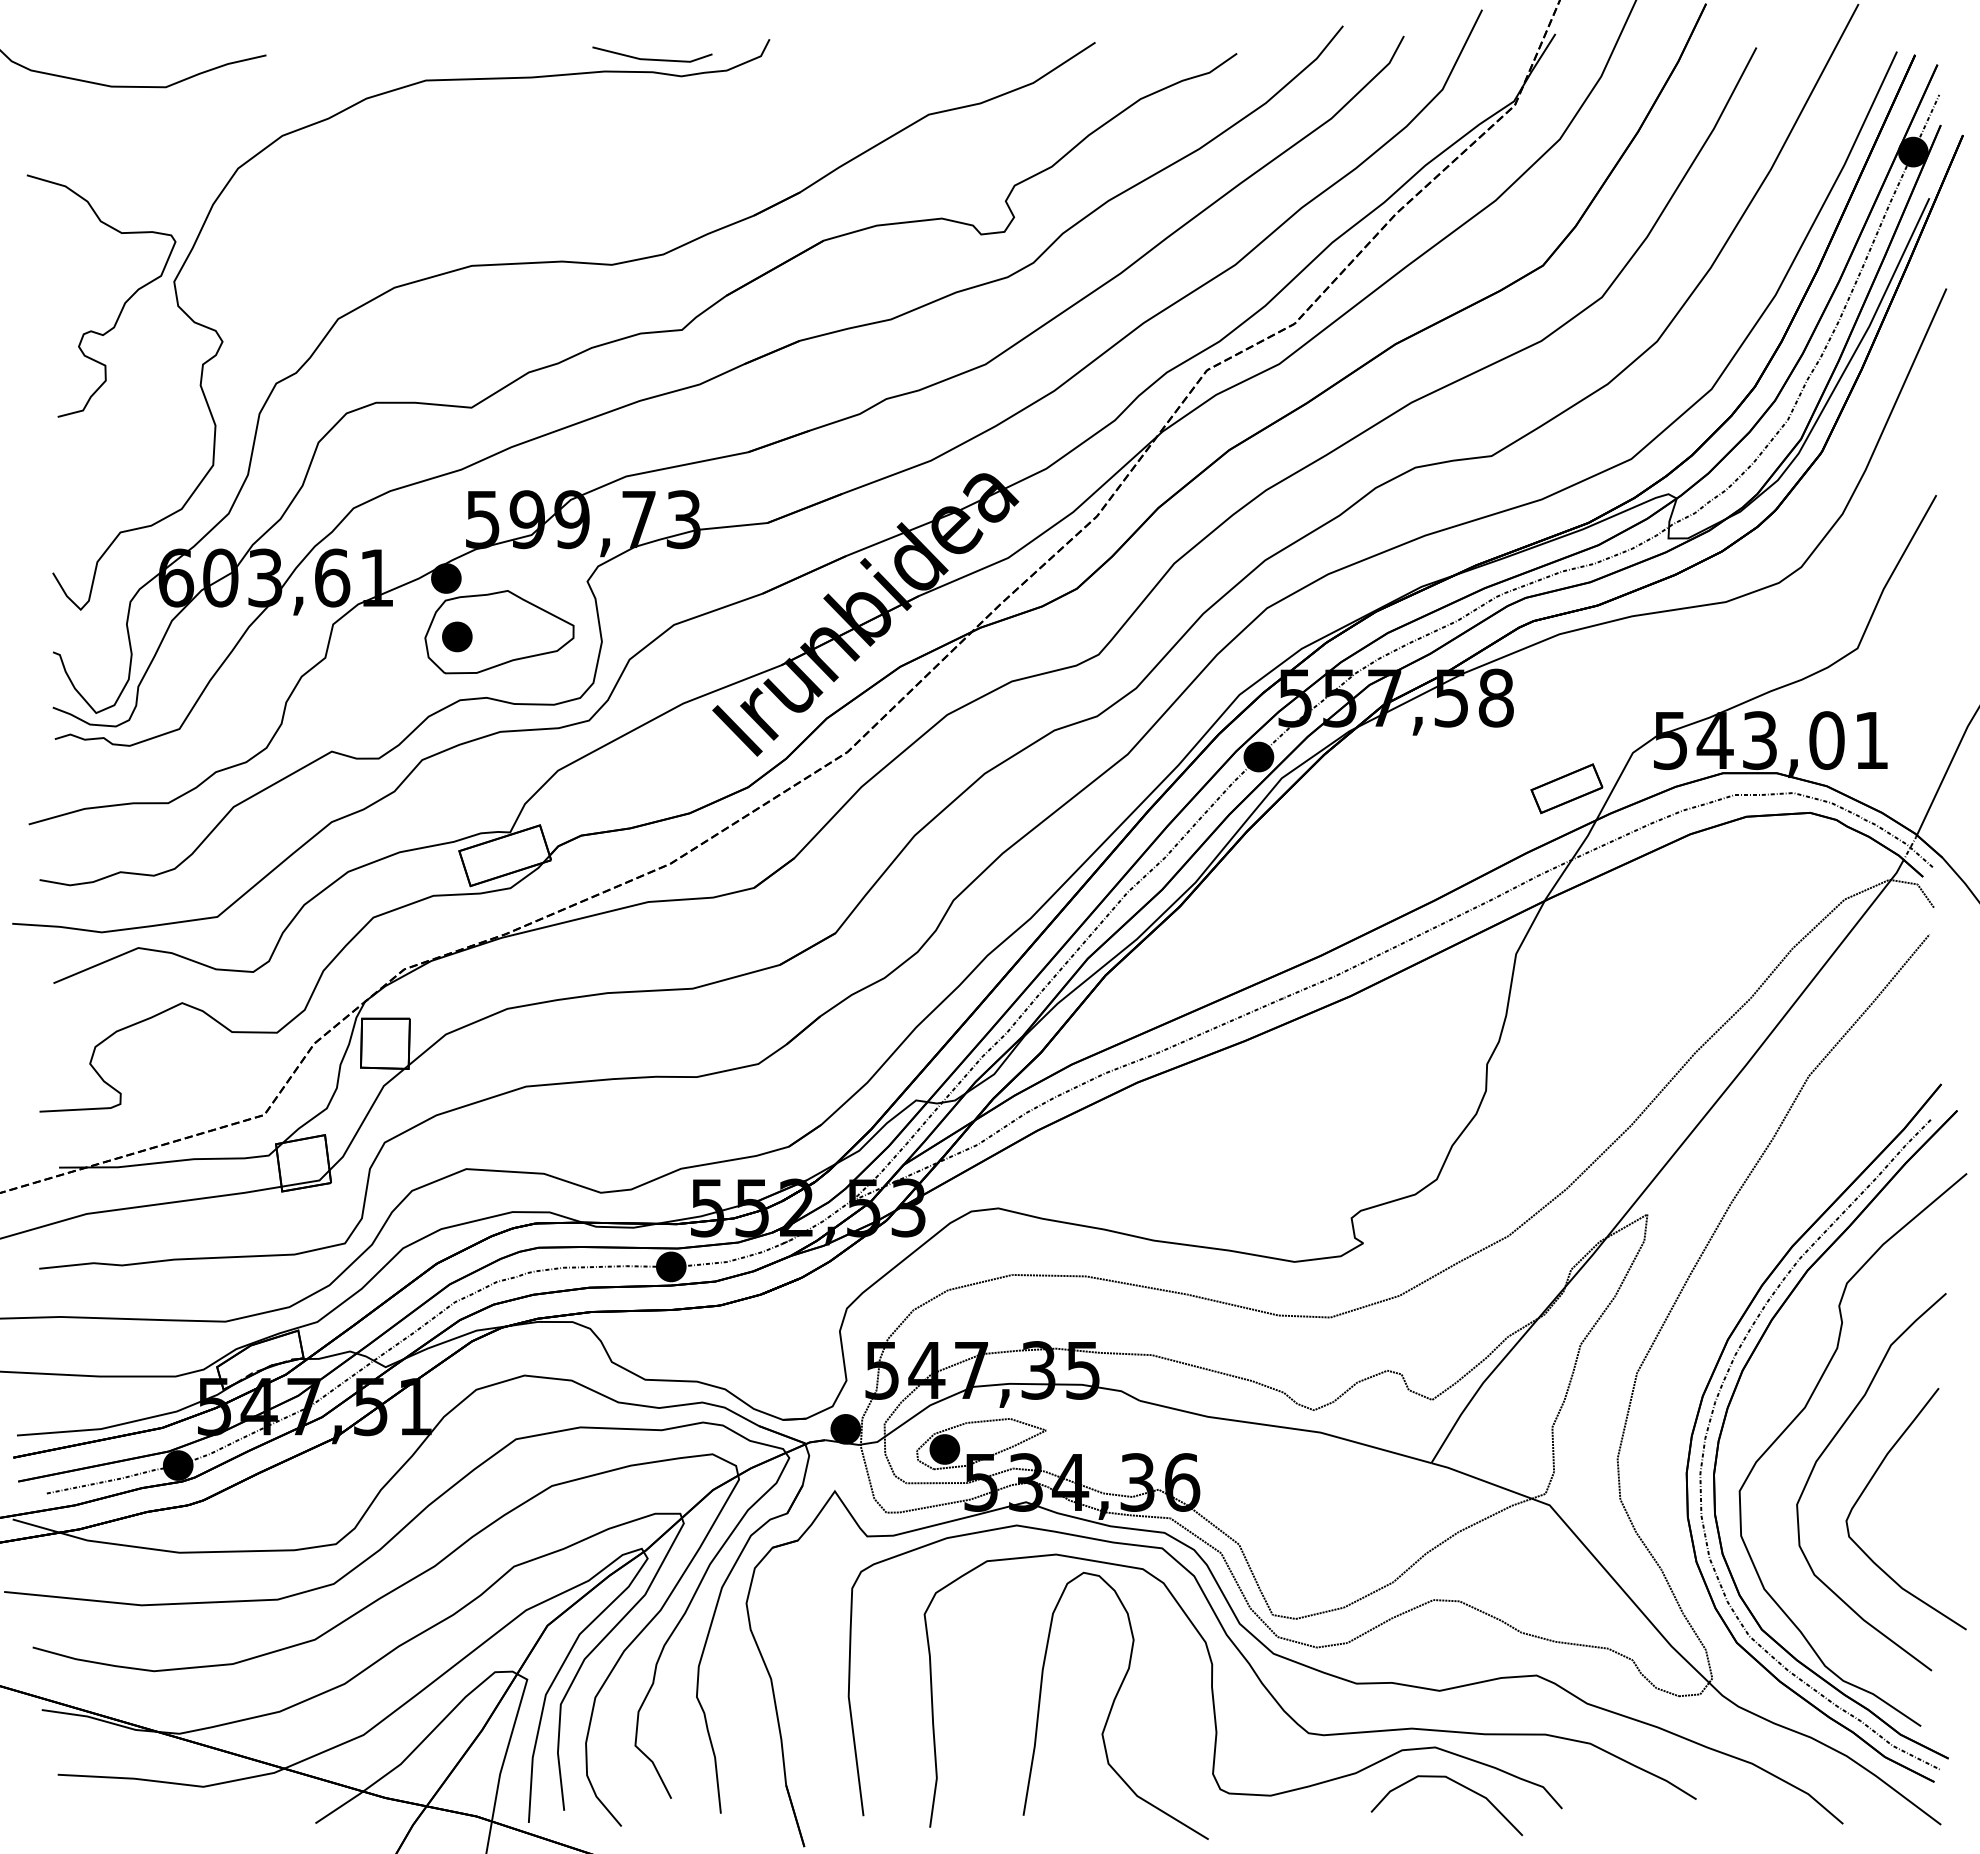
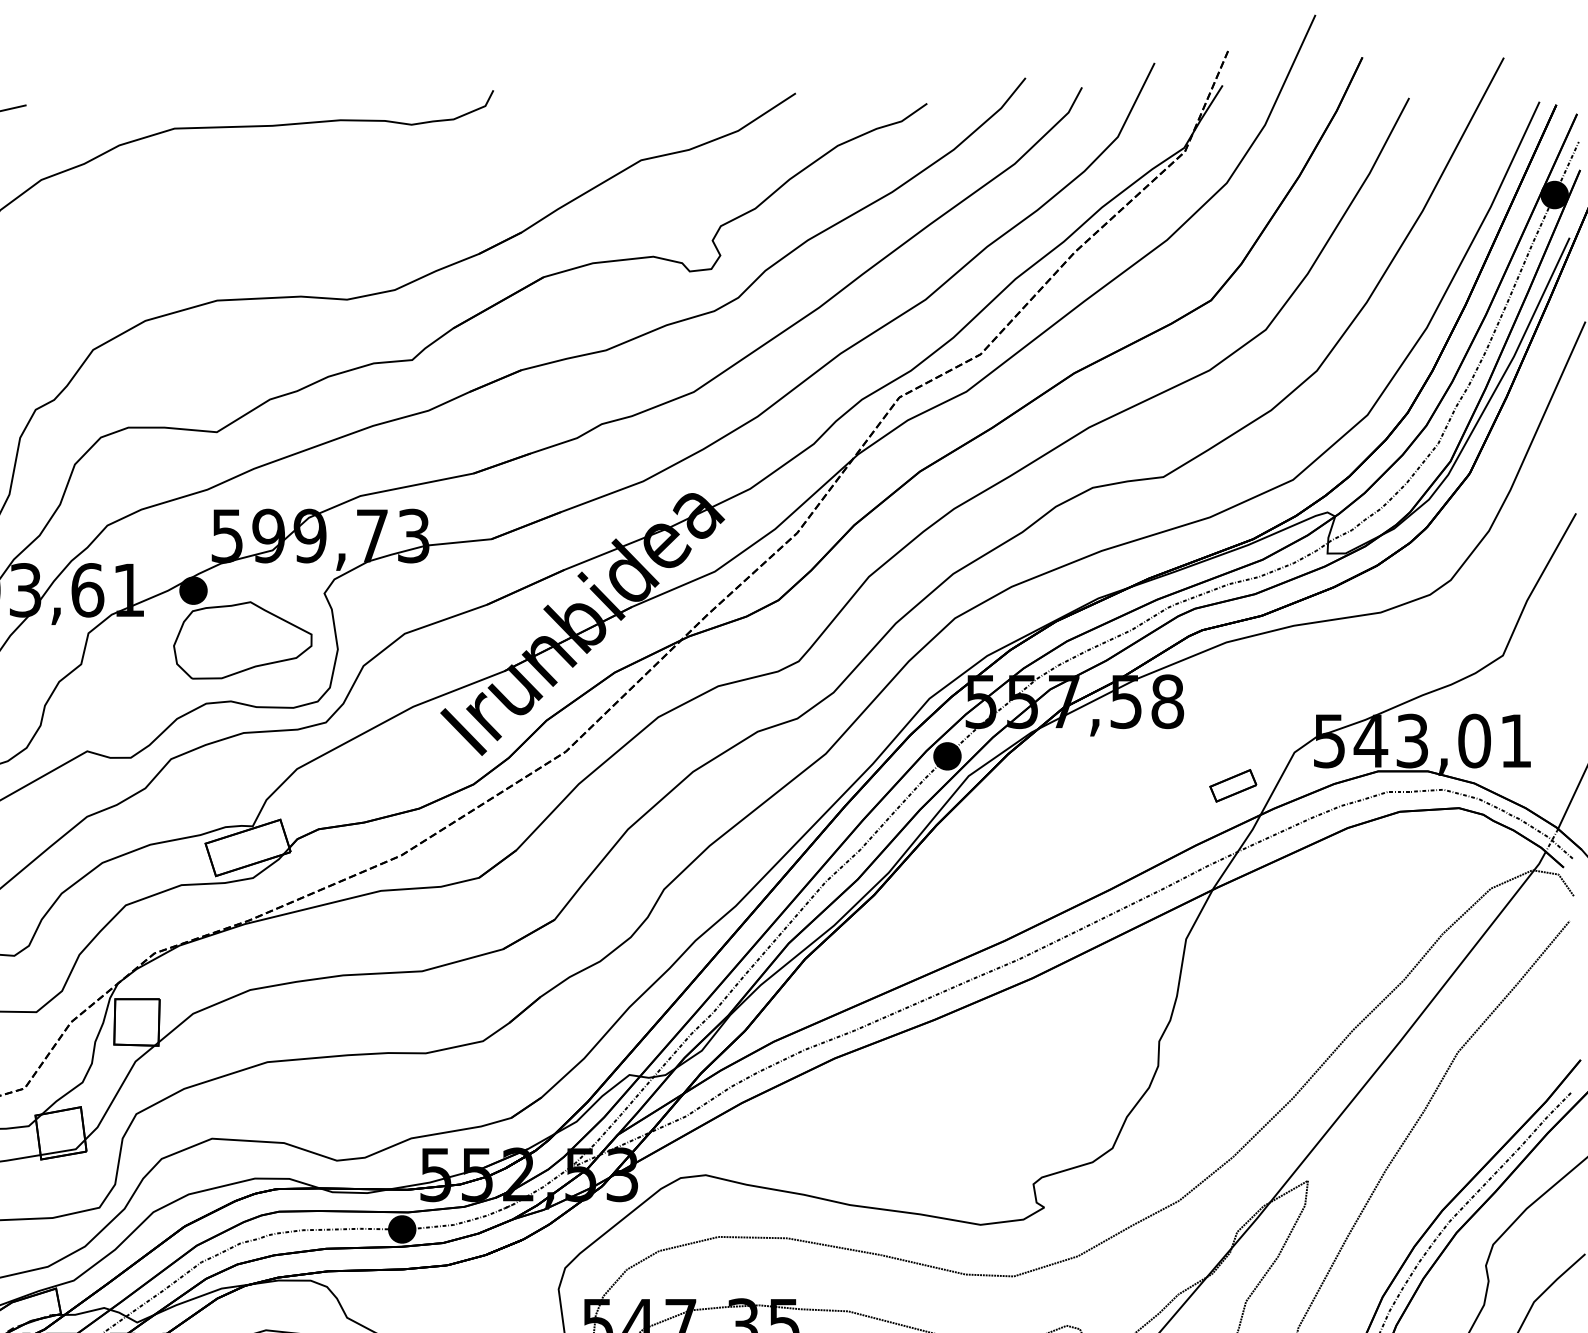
line: (652, 58) -> (384, 108), removed
part: (457, 636) -> (203, 644), removed
part: (1566, 788) -> (1232, 785), size x0.7

